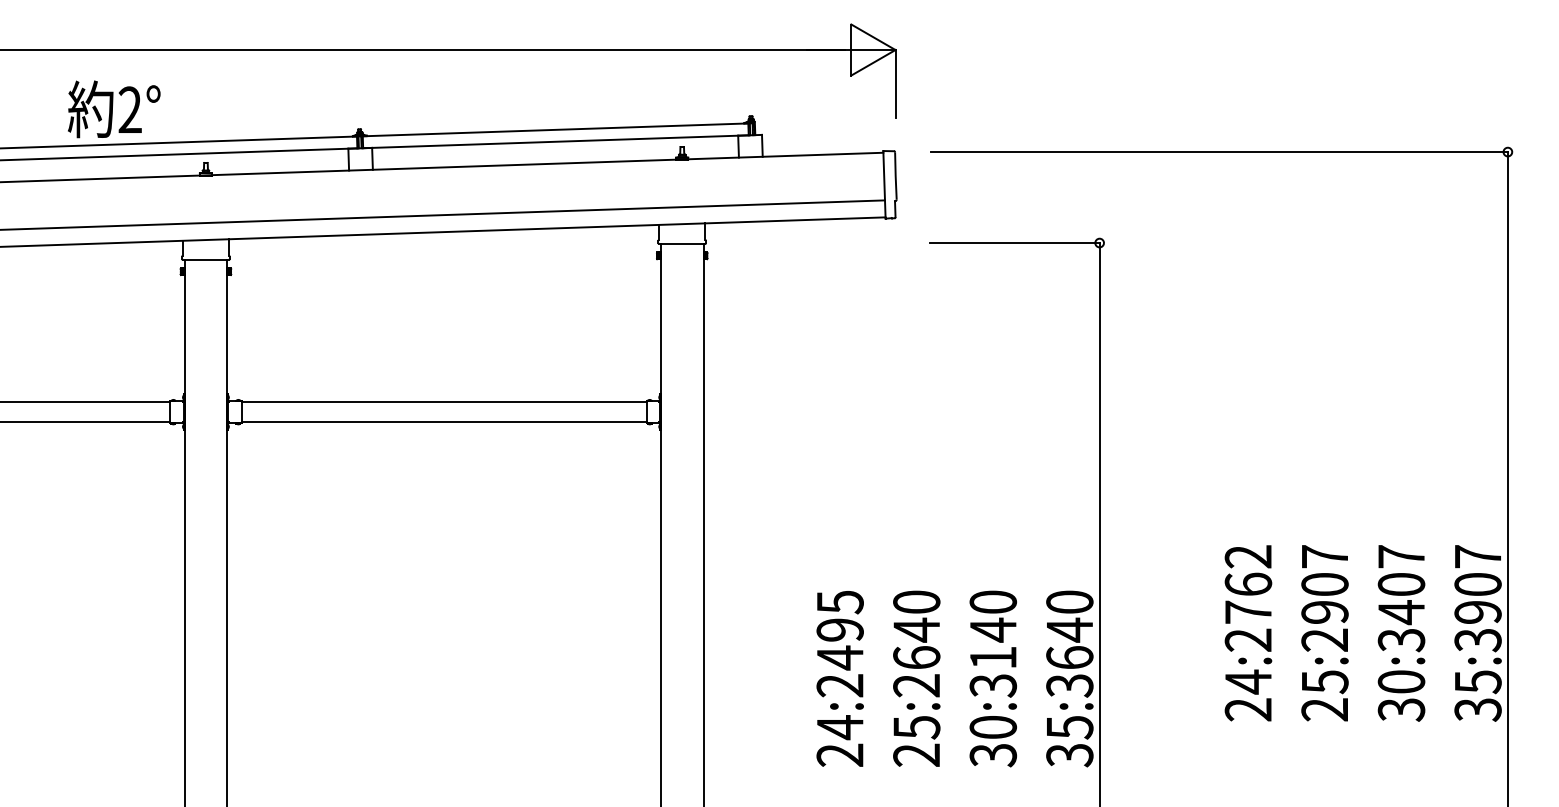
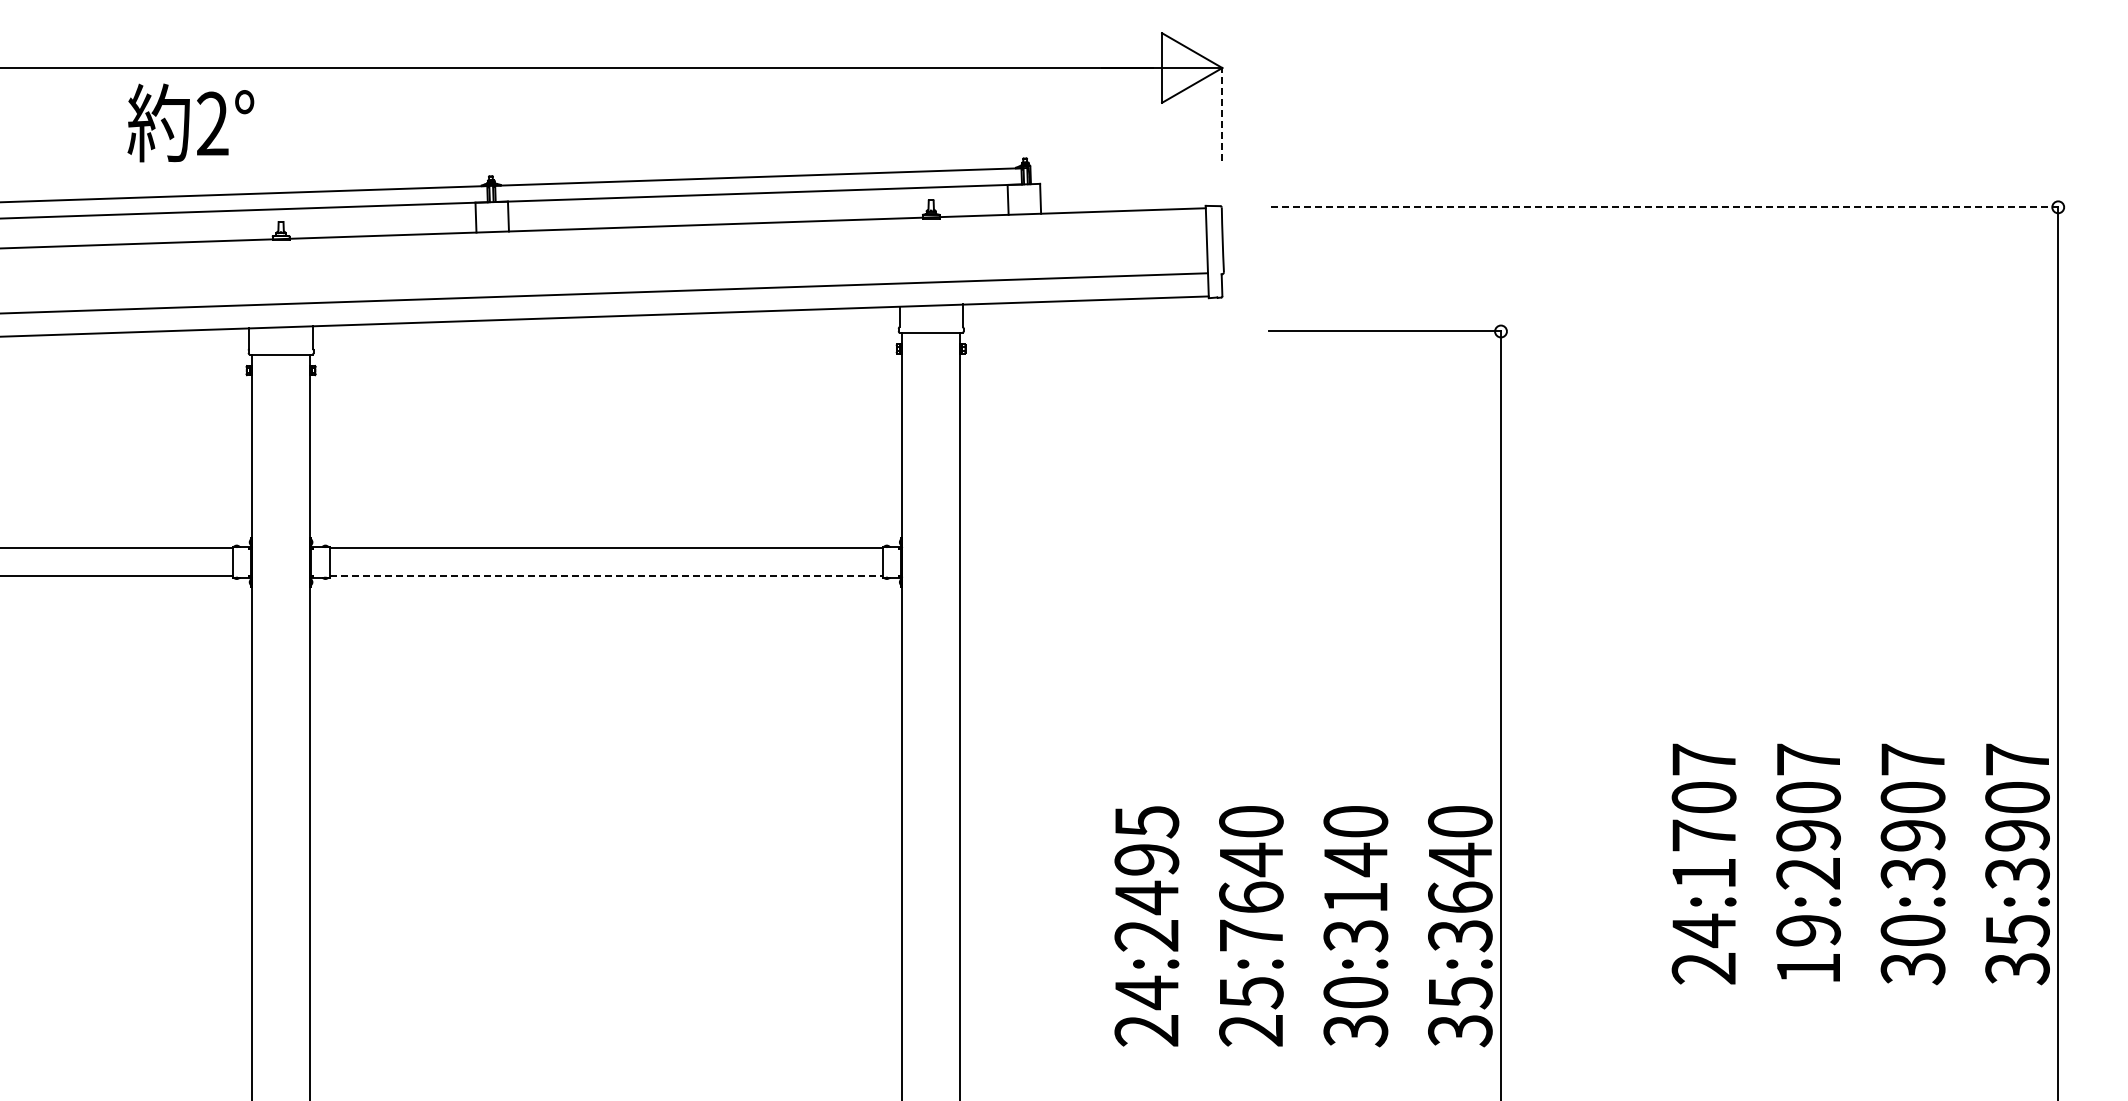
line: (895, 84) -> (1222, 114), solid -> dashed
text: (113, 108) -> (190, 122), moved
line: (1220, 152) -> (1665, 207), solid -> dashed
line: (444, 422) -> (606, 576), solid -> dashed
text: (1247, 598) -> (1703, 816), 24:2762 -> 24:1707
text: (1401, 612) -> (1912, 835), 30:3407 -> 30:3907
text: (916, 685) -> (1250, 935), 25:2640 -> 25:7640
text: (1324, 695) -> (1808, 949), 25:2907 -> 19:2907

